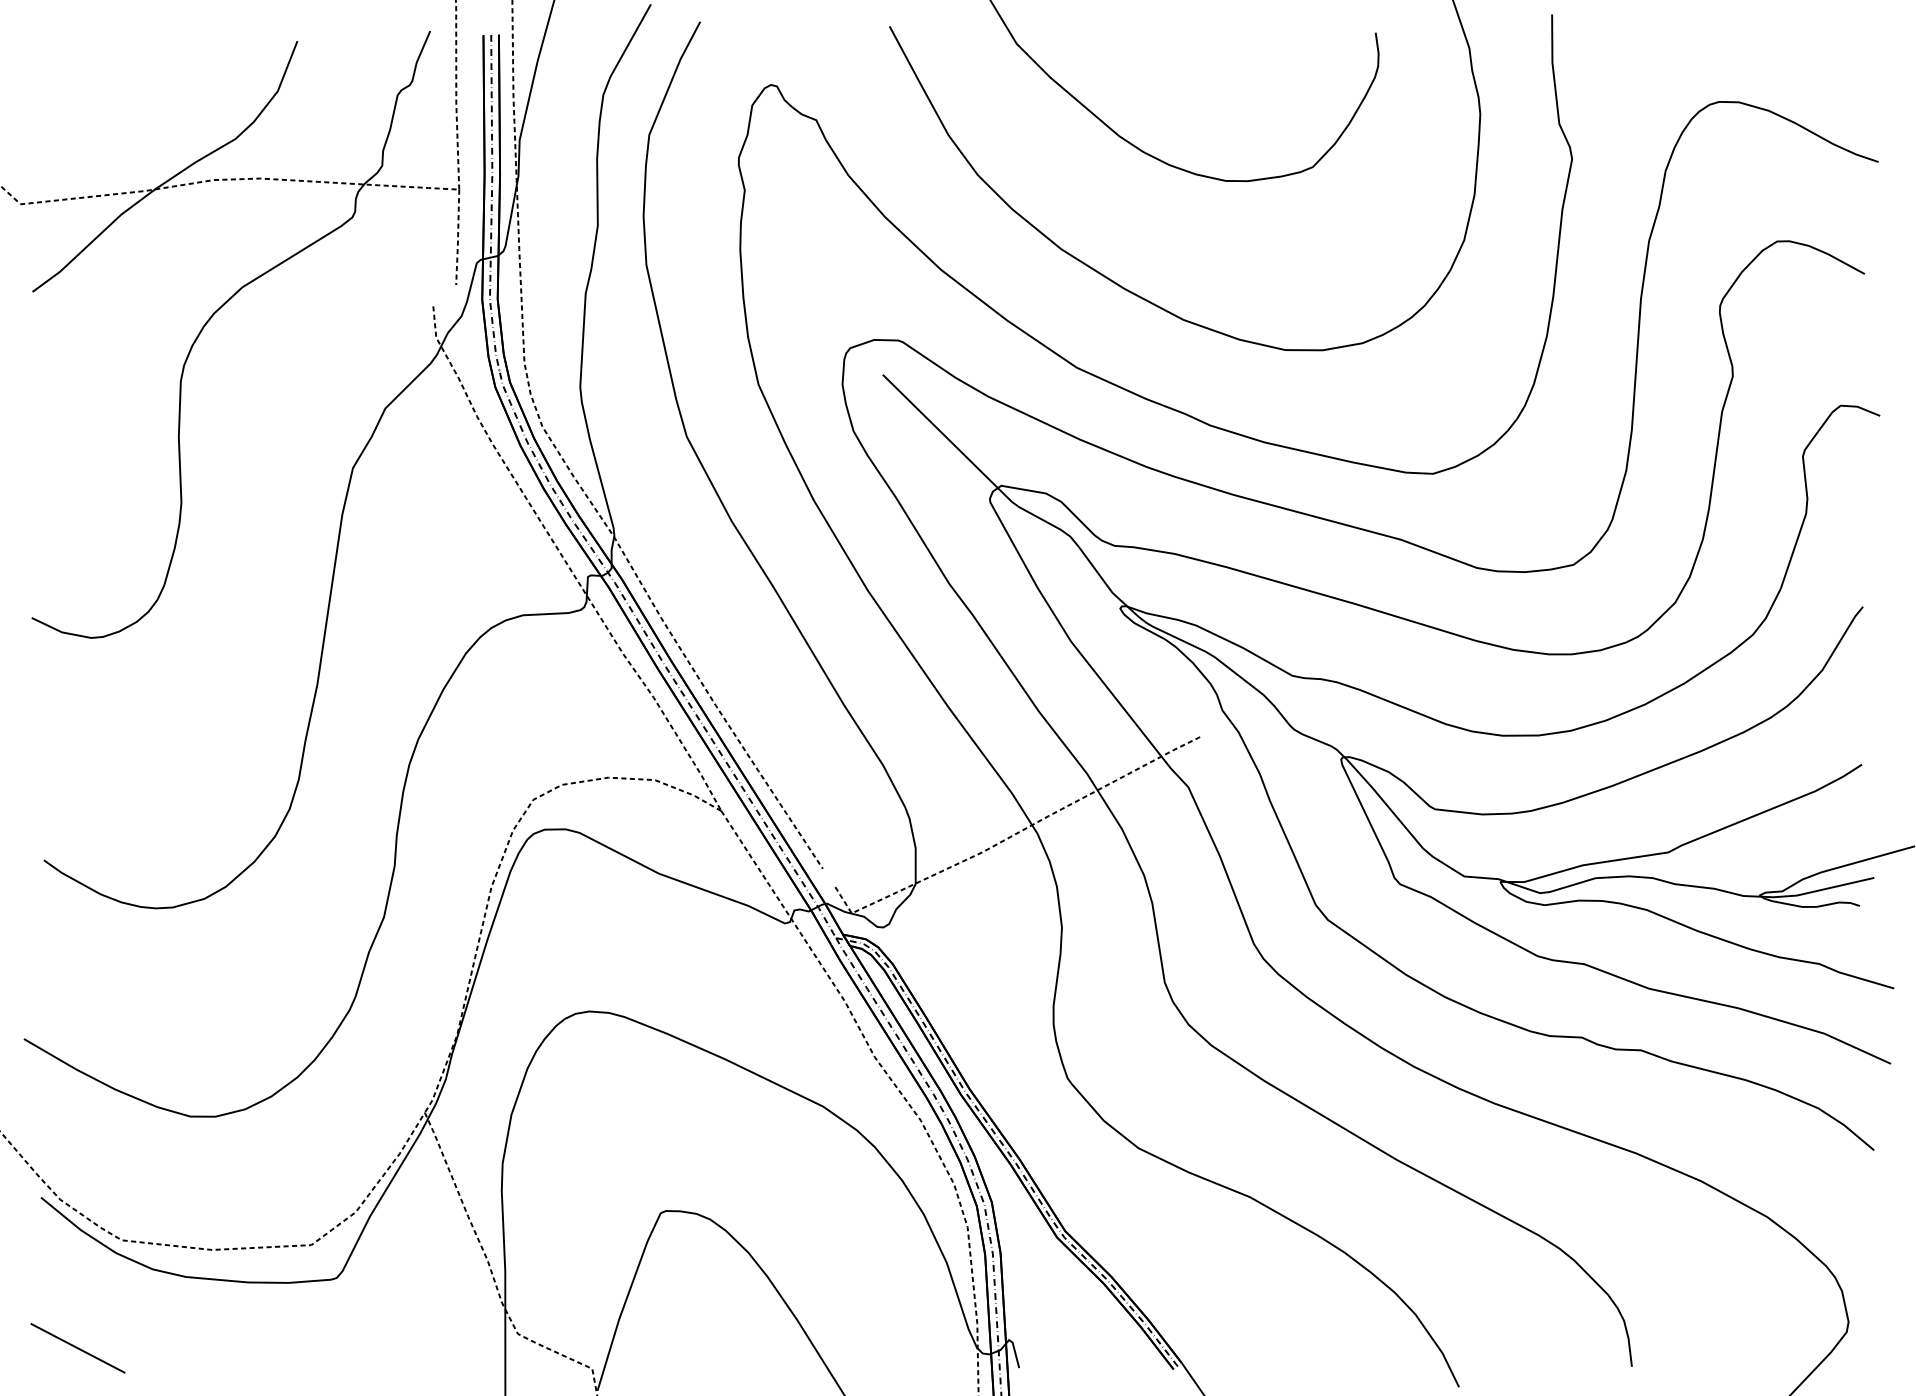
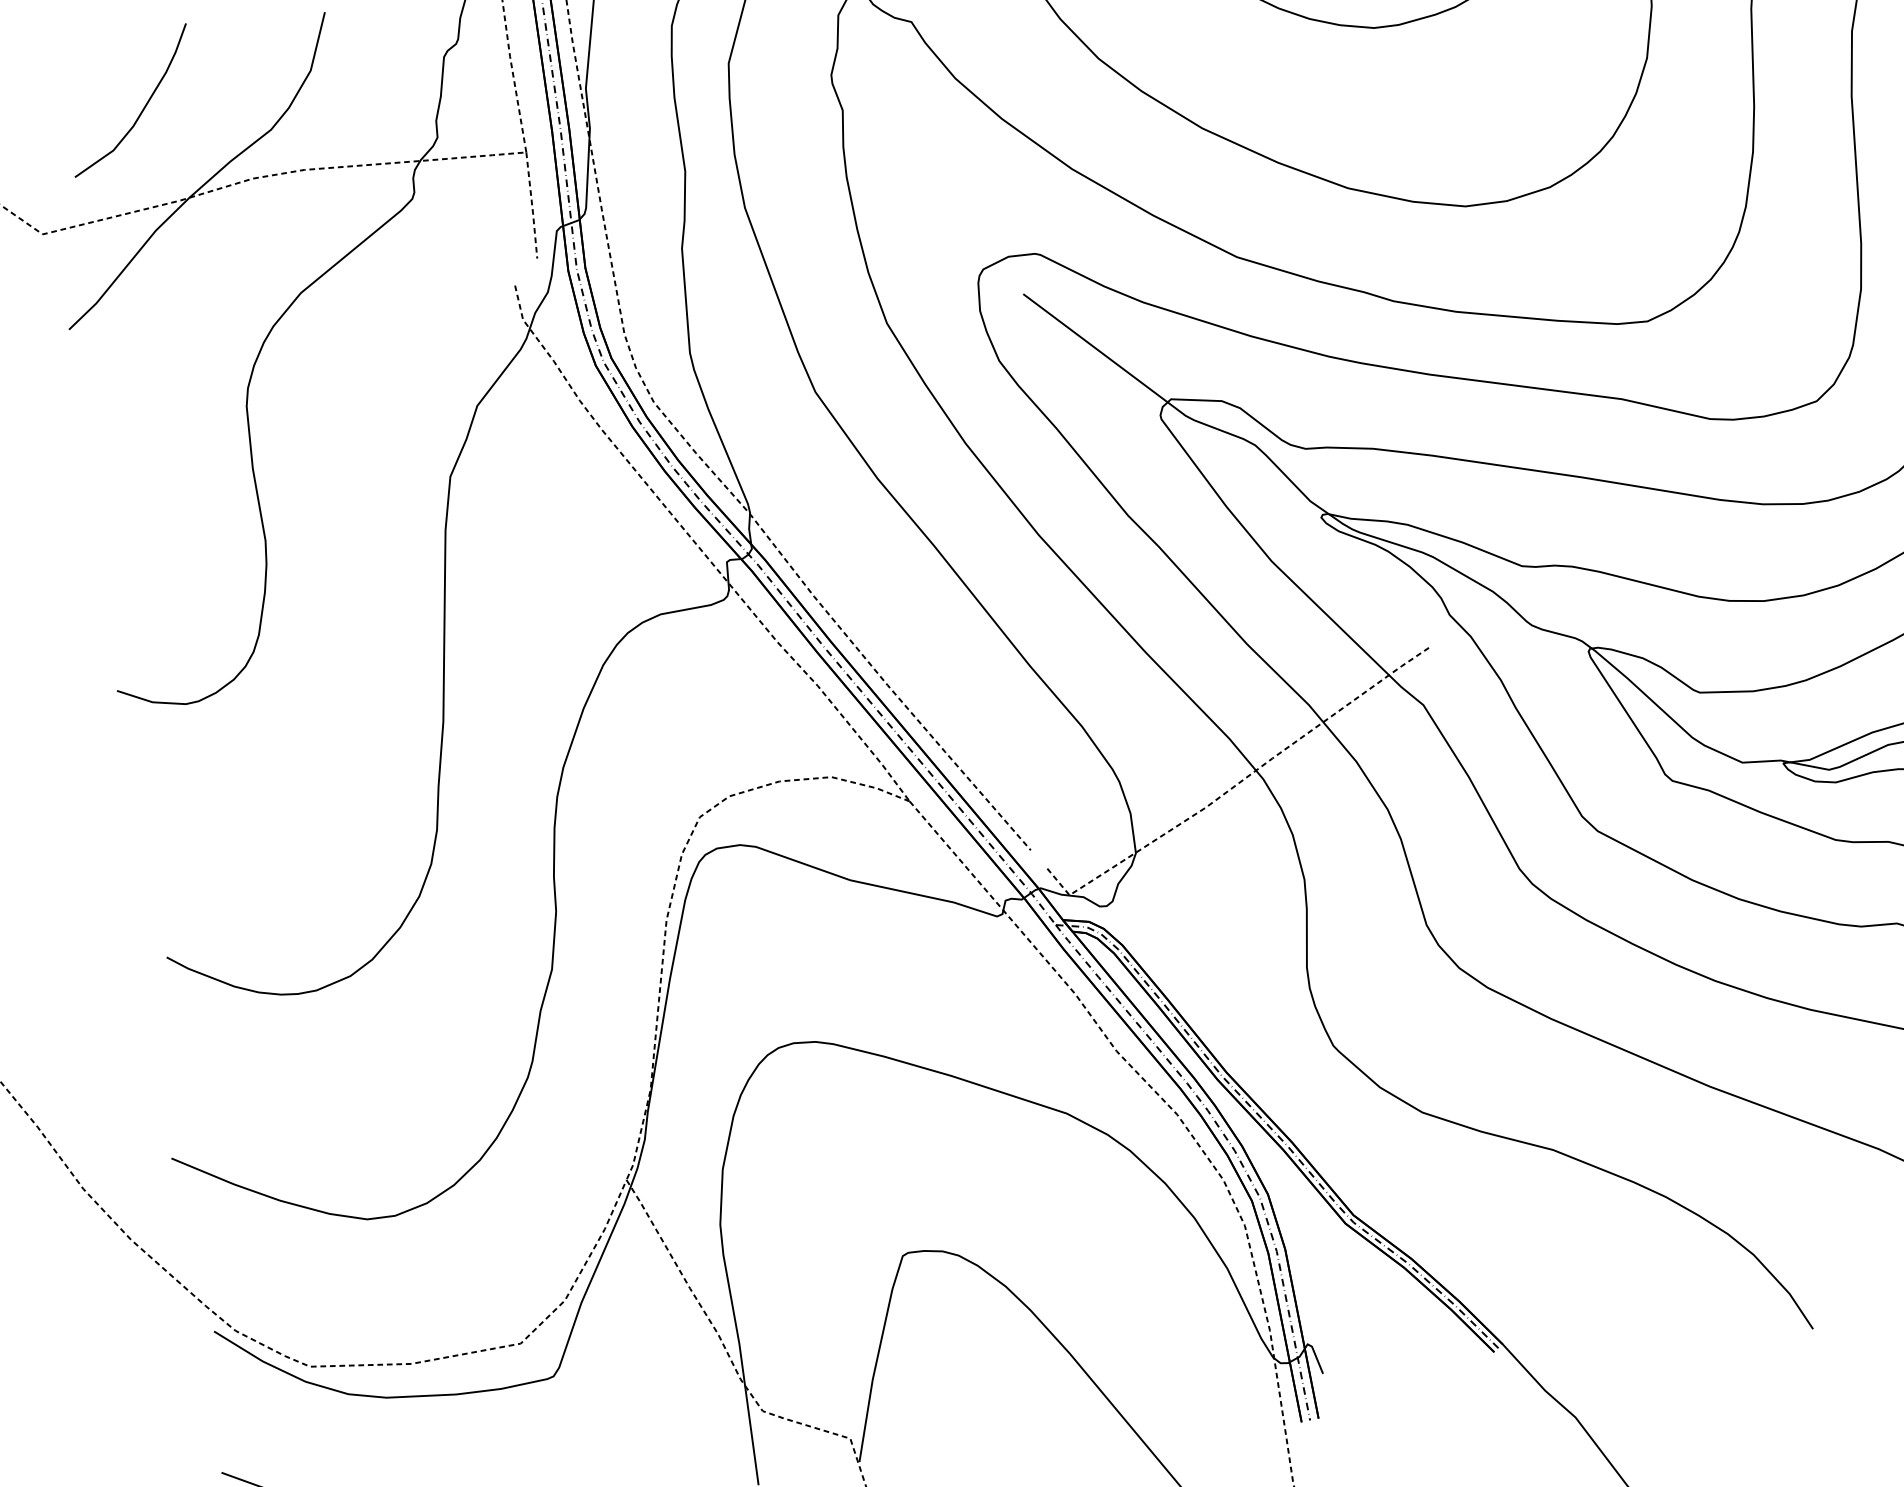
curve: (123, 105) -> (141, 109), added

